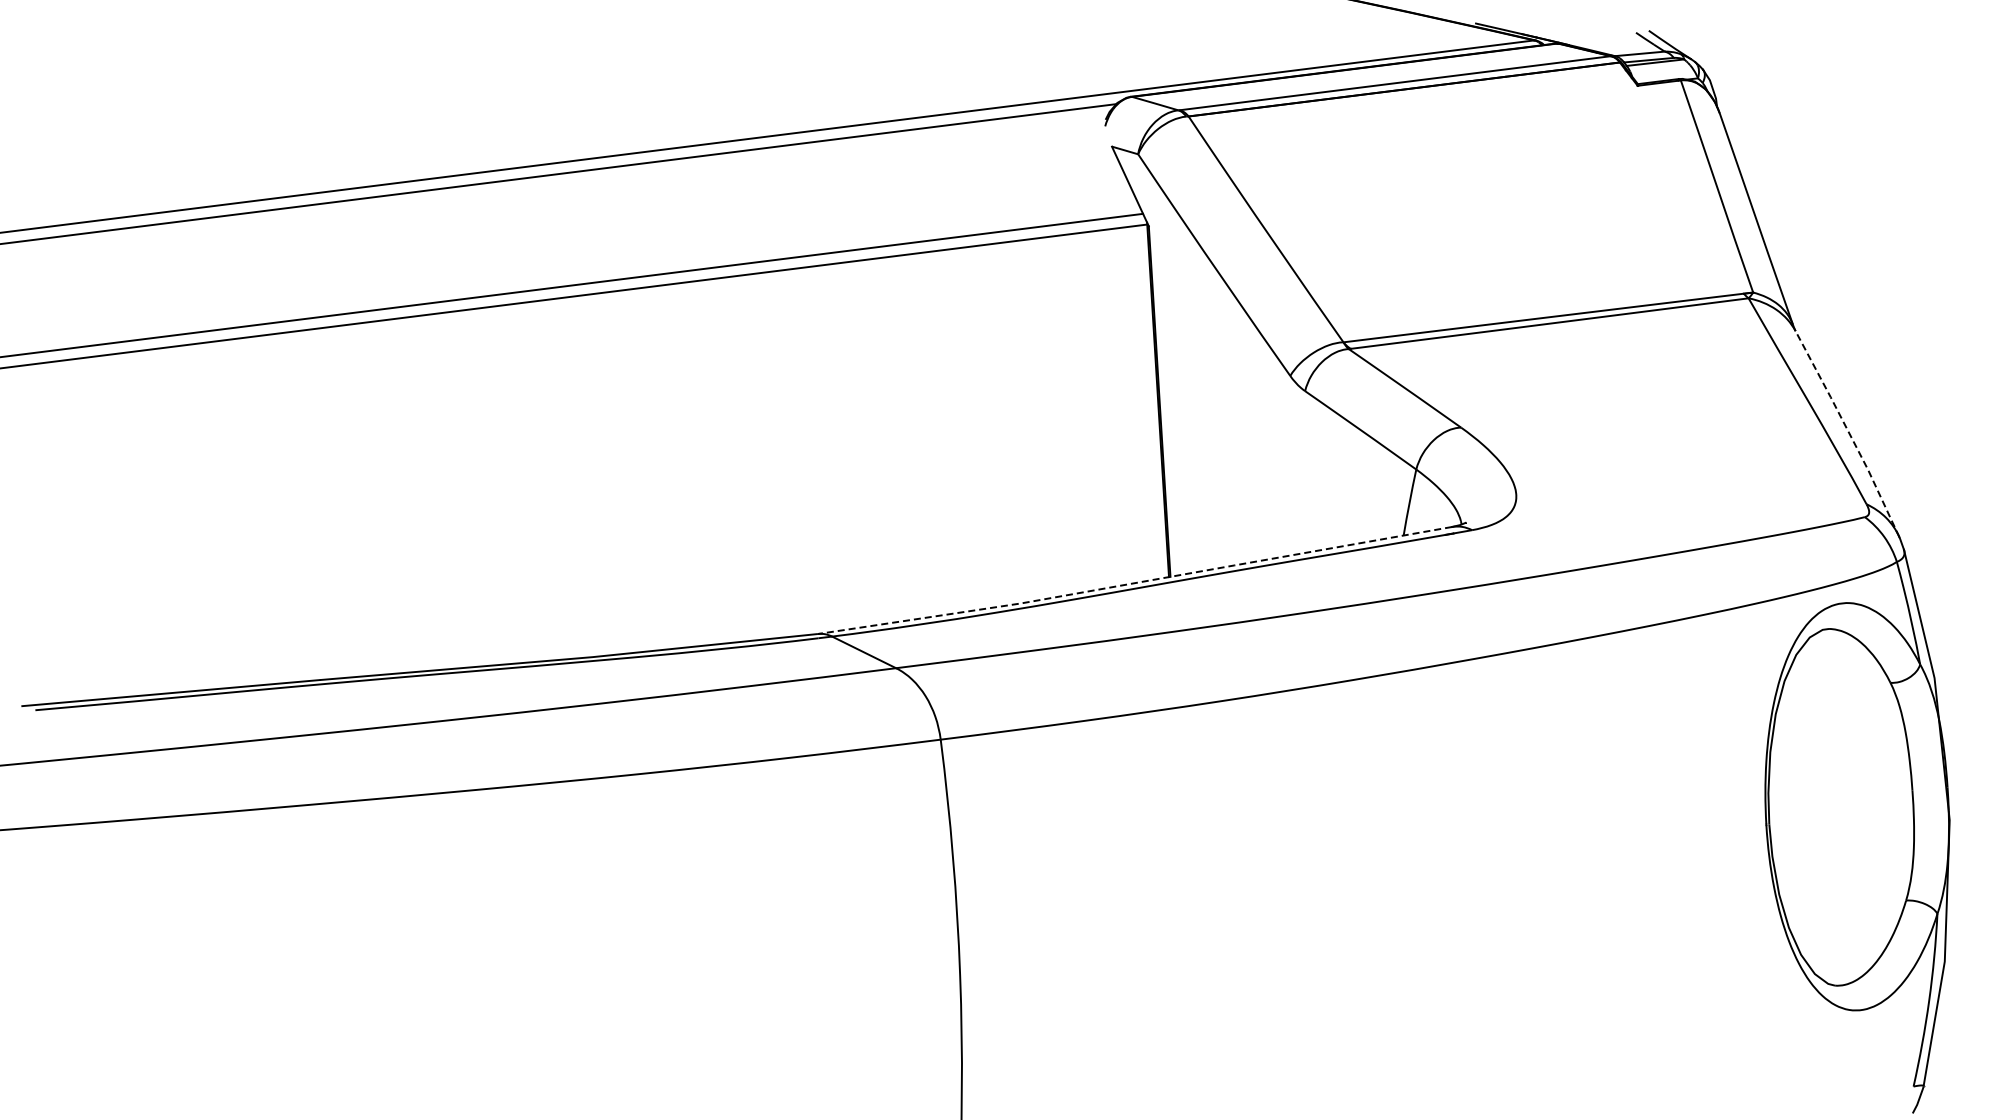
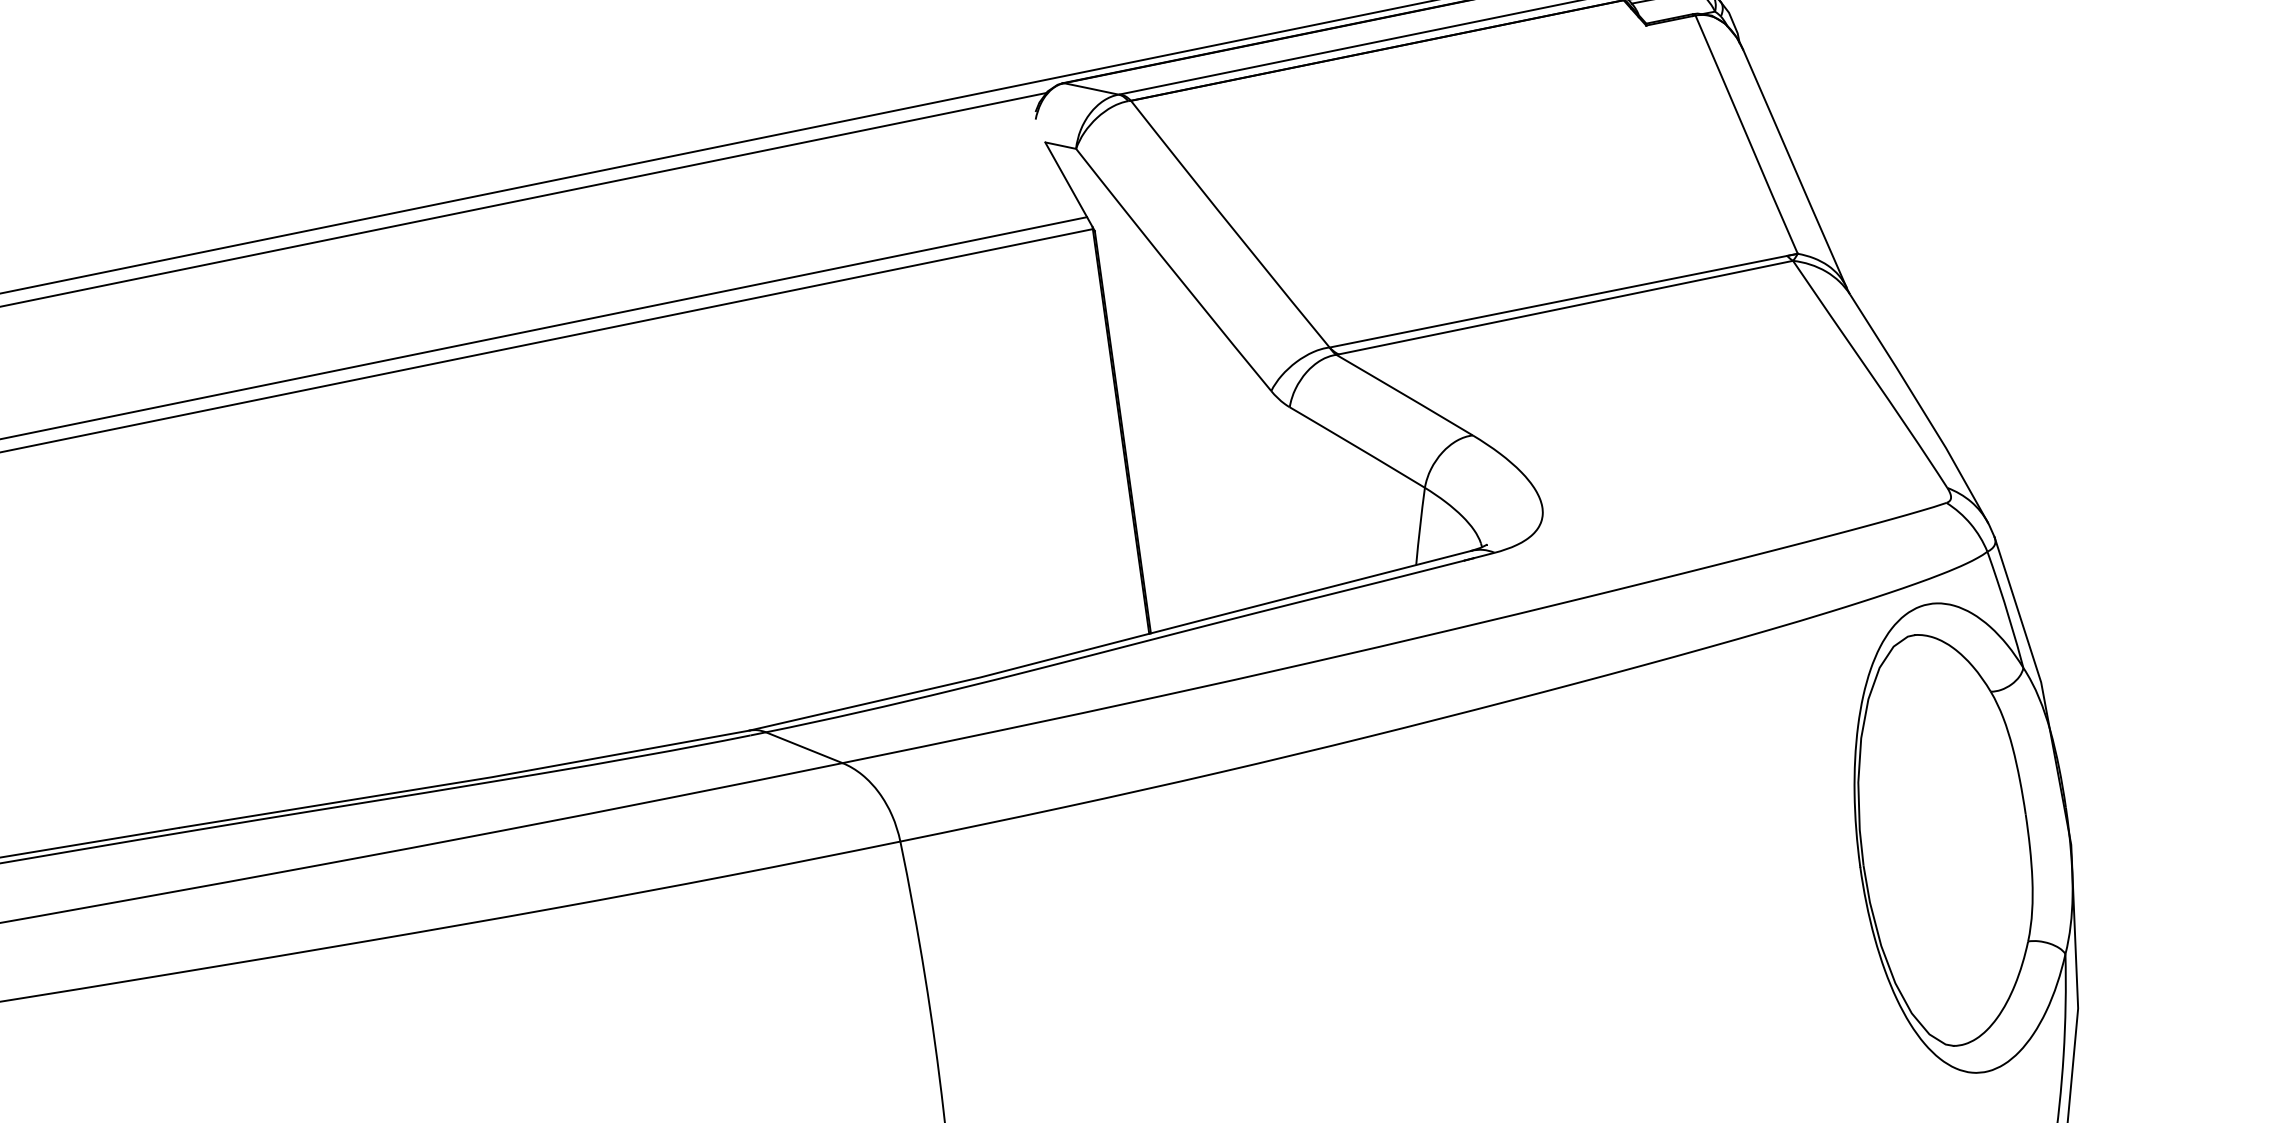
line: (1848, 432) -> (1920, 406), dashed -> solid
line: (1135, 583) -> (1111, 644), dashed -> solid

